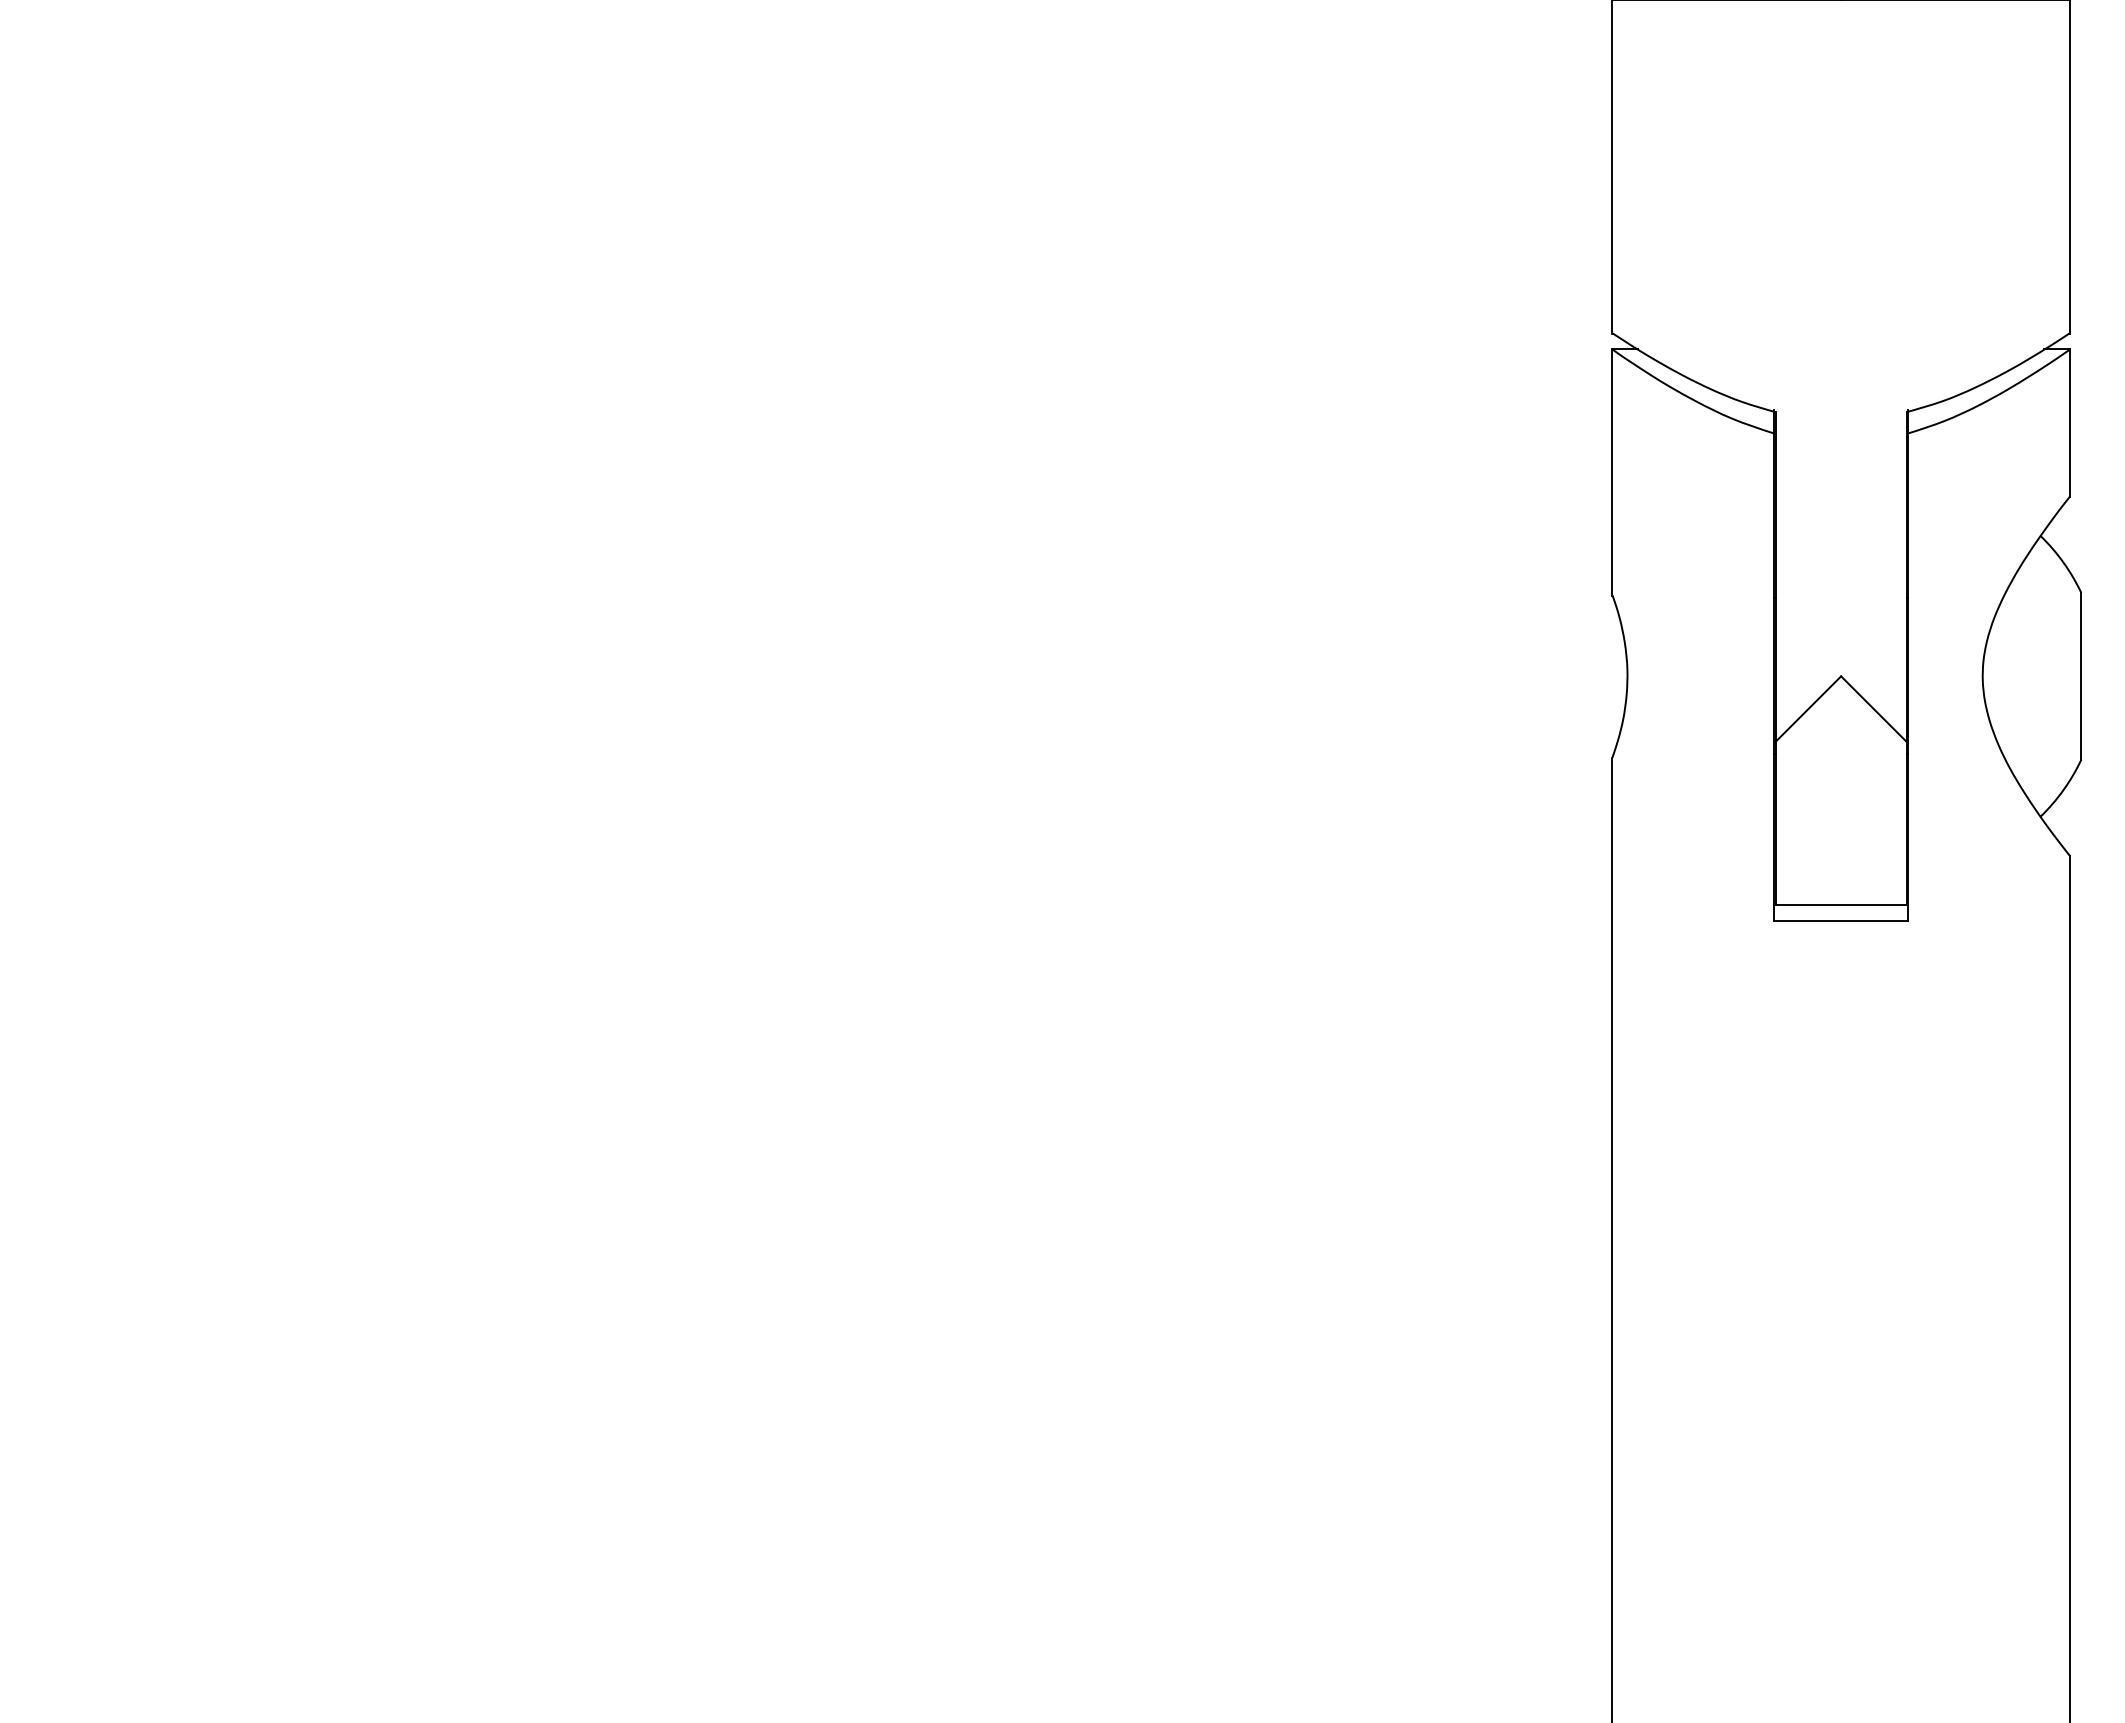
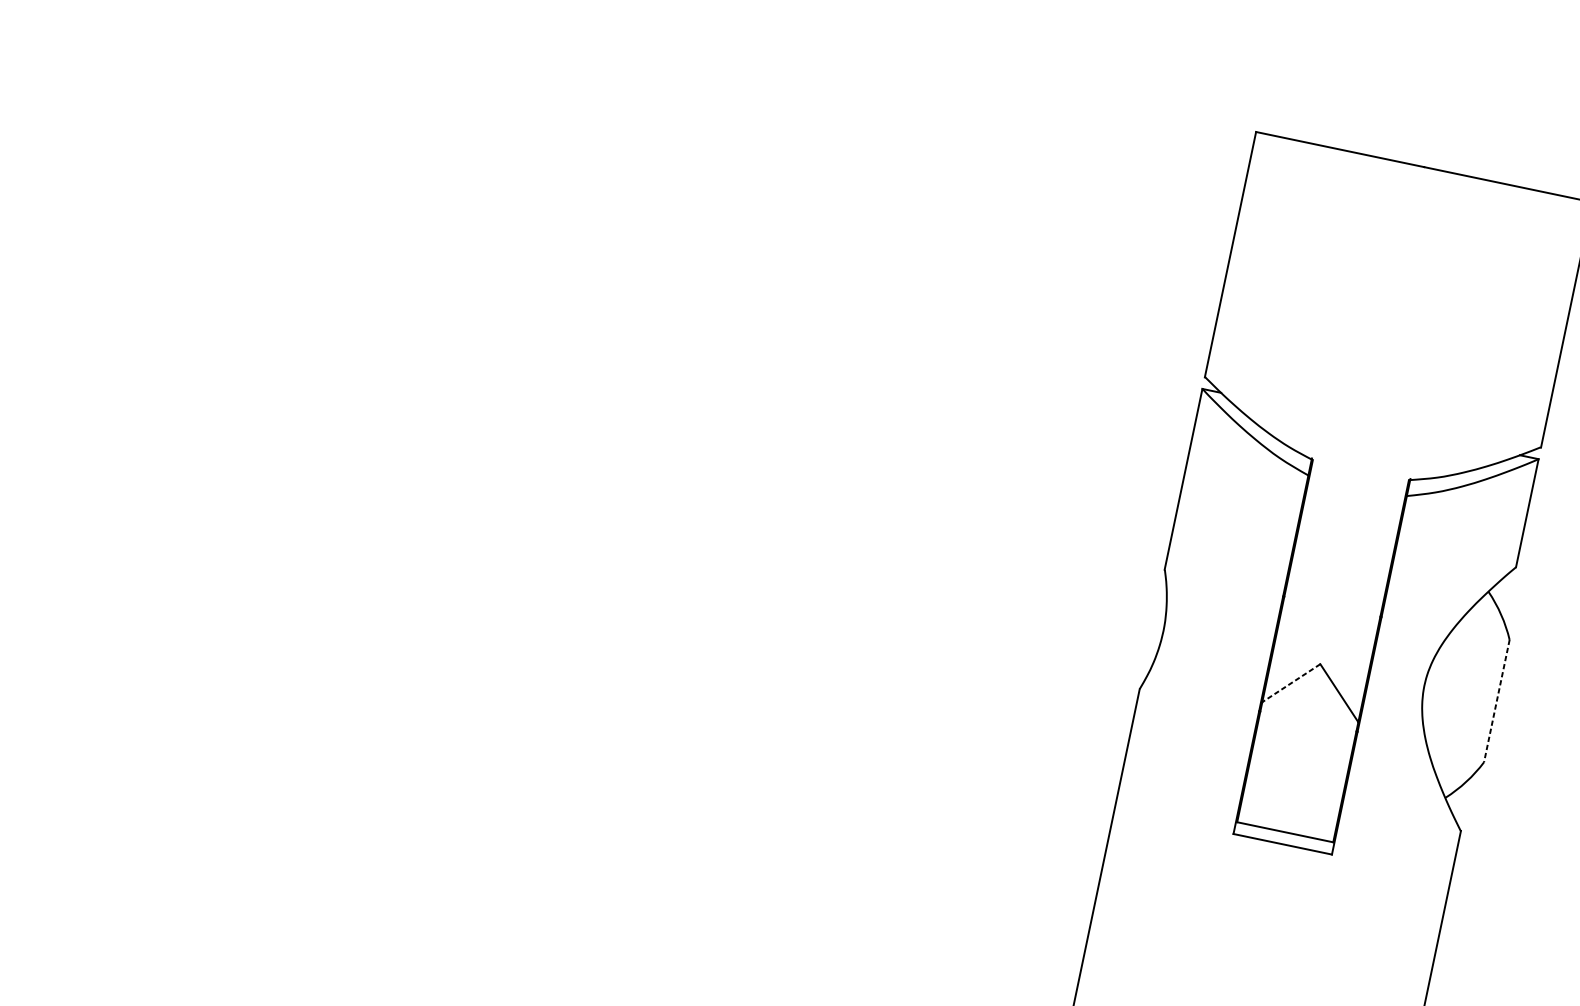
line: (2081, 676) -> (1496, 701), solid -> dashed
line: (1808, 709) -> (1291, 683), solid -> dashed

